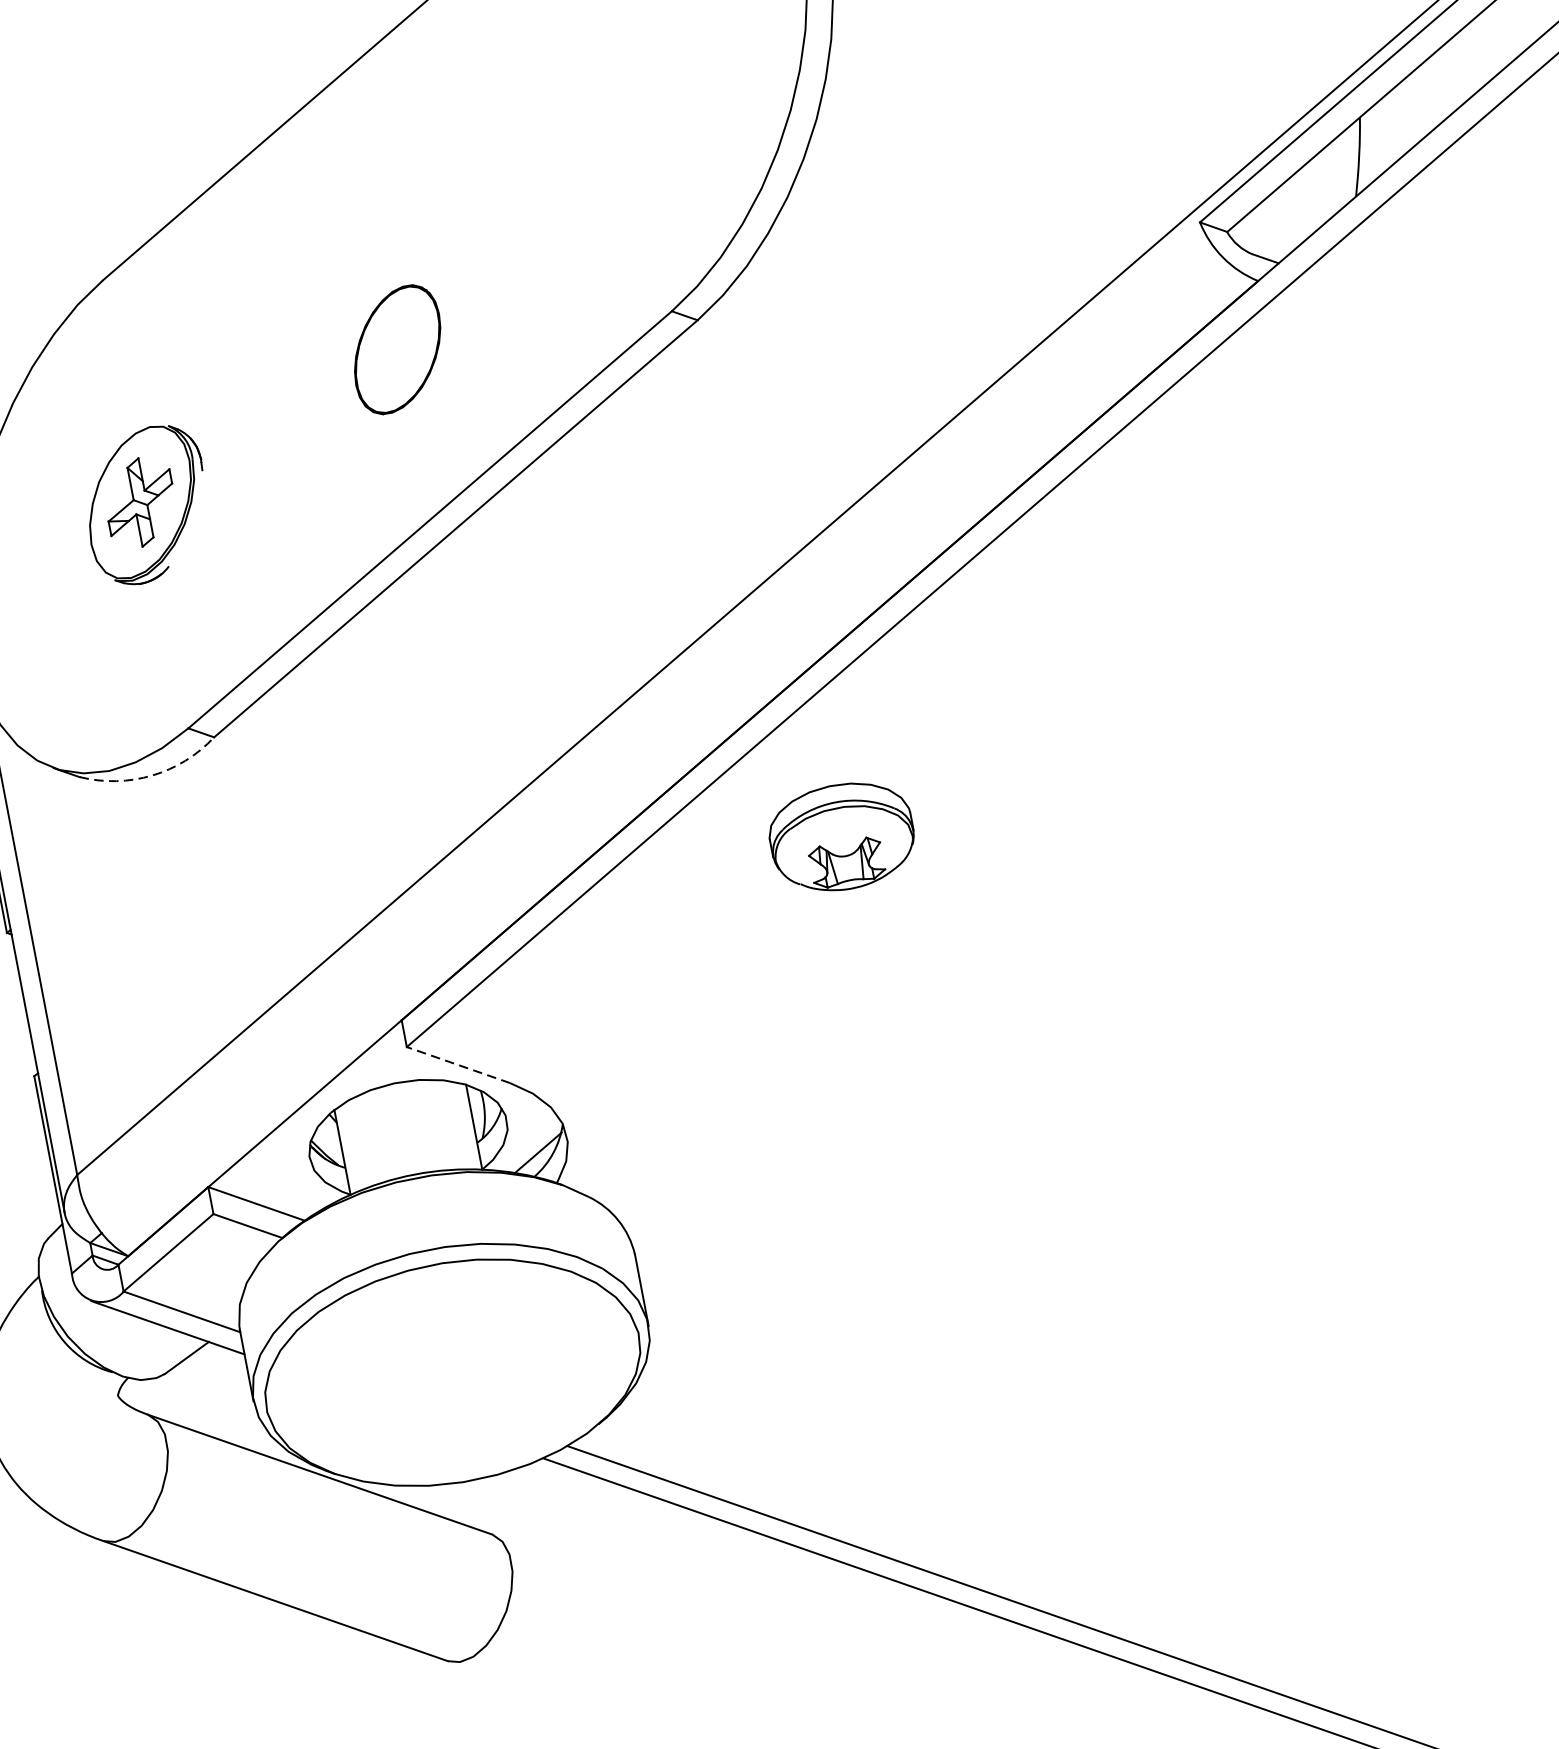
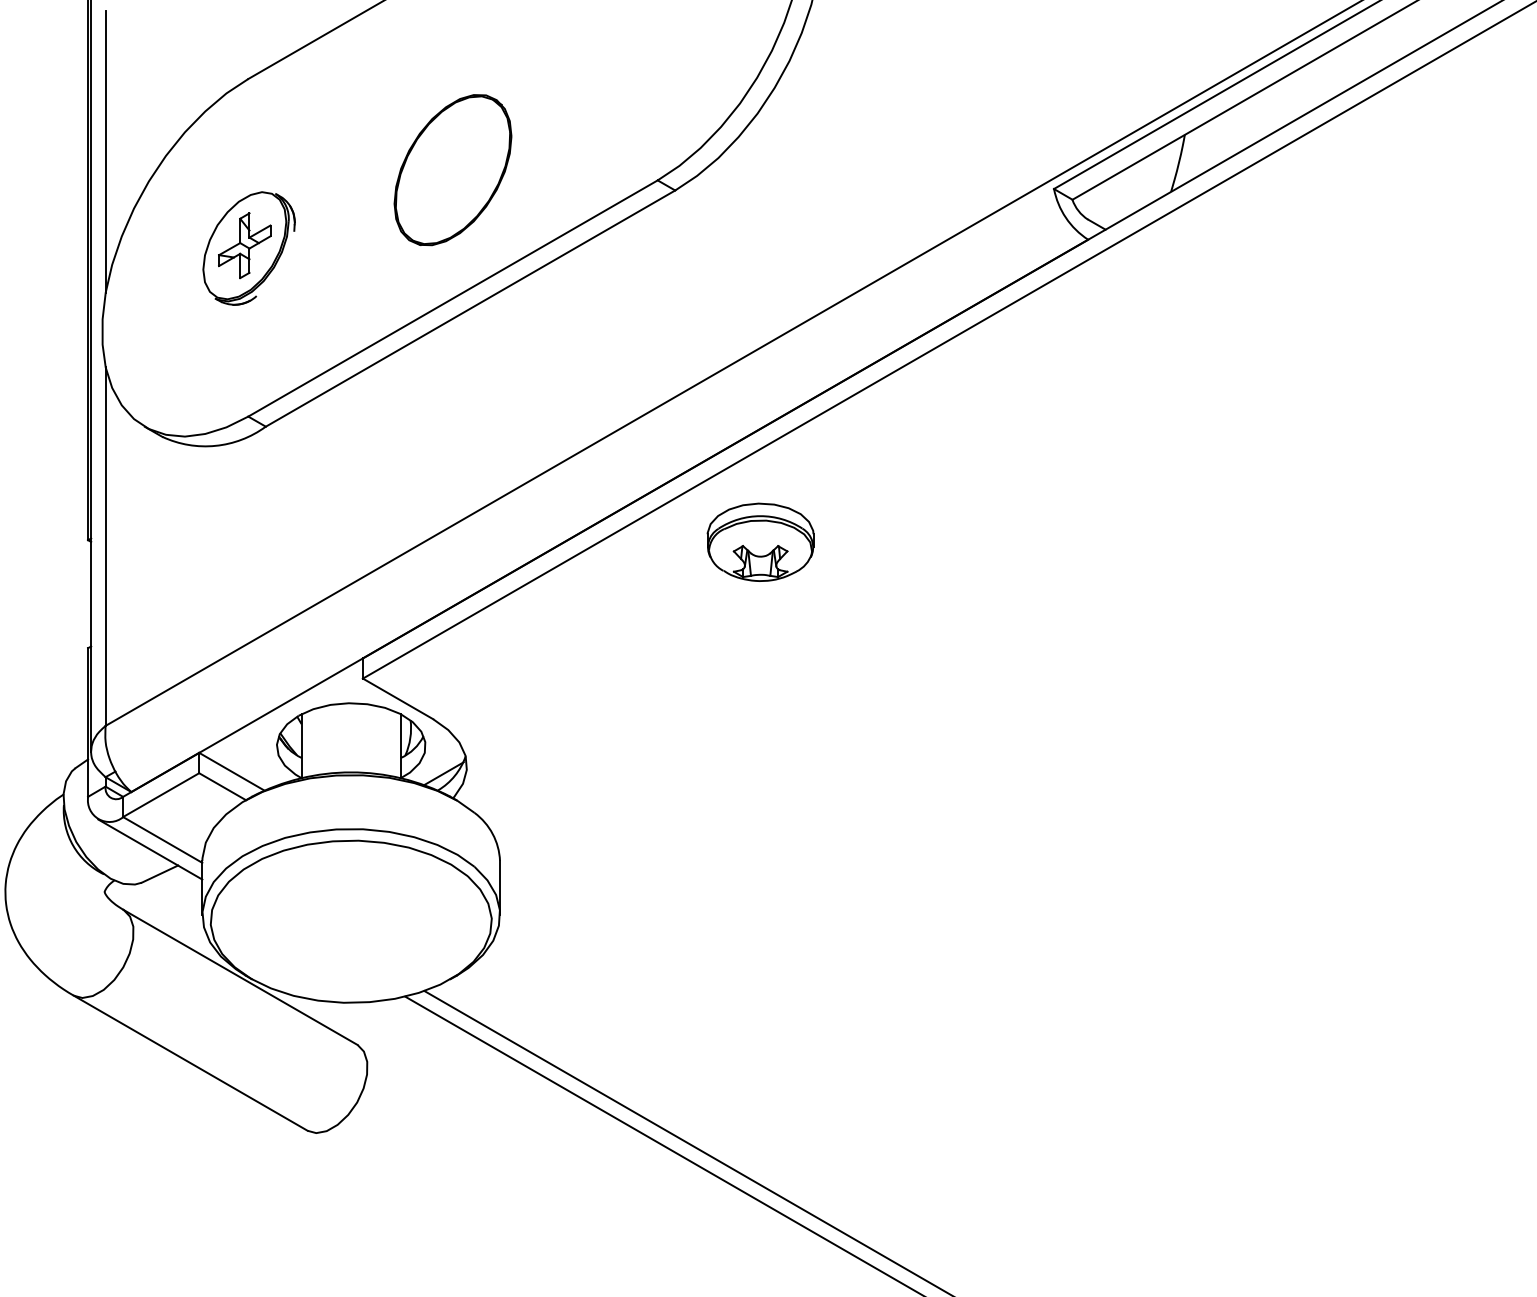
part: (397, 350) -> (452, 170), size x1.67
arc: (152, 775) -> (215, 445), dashed -> solid
part: (841, 836) -> (760, 541), moved
line: (457, 1064) -> (397, 698), dashed -> solid

